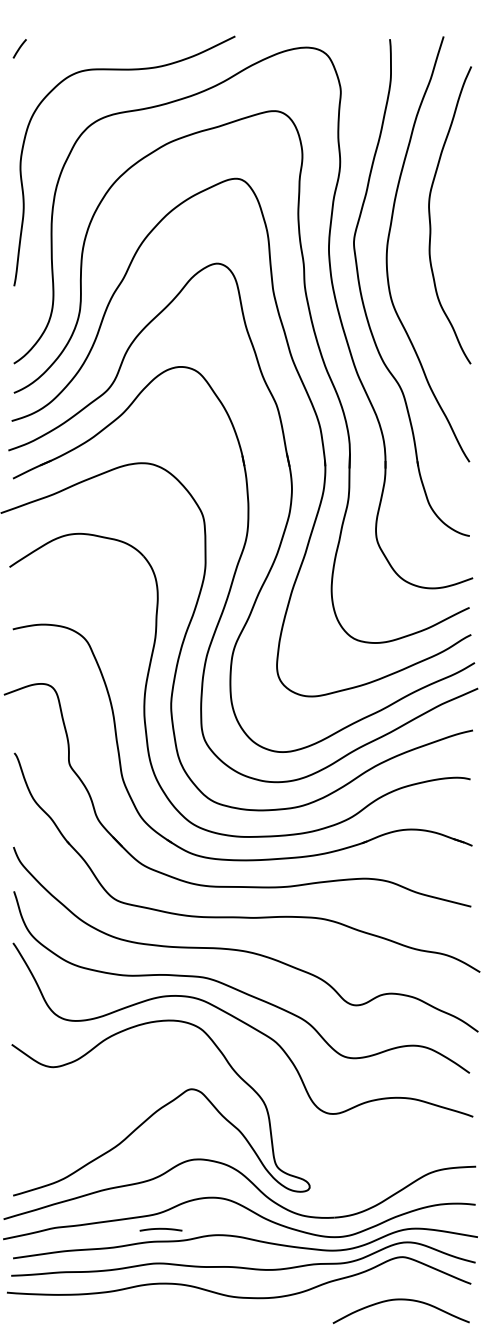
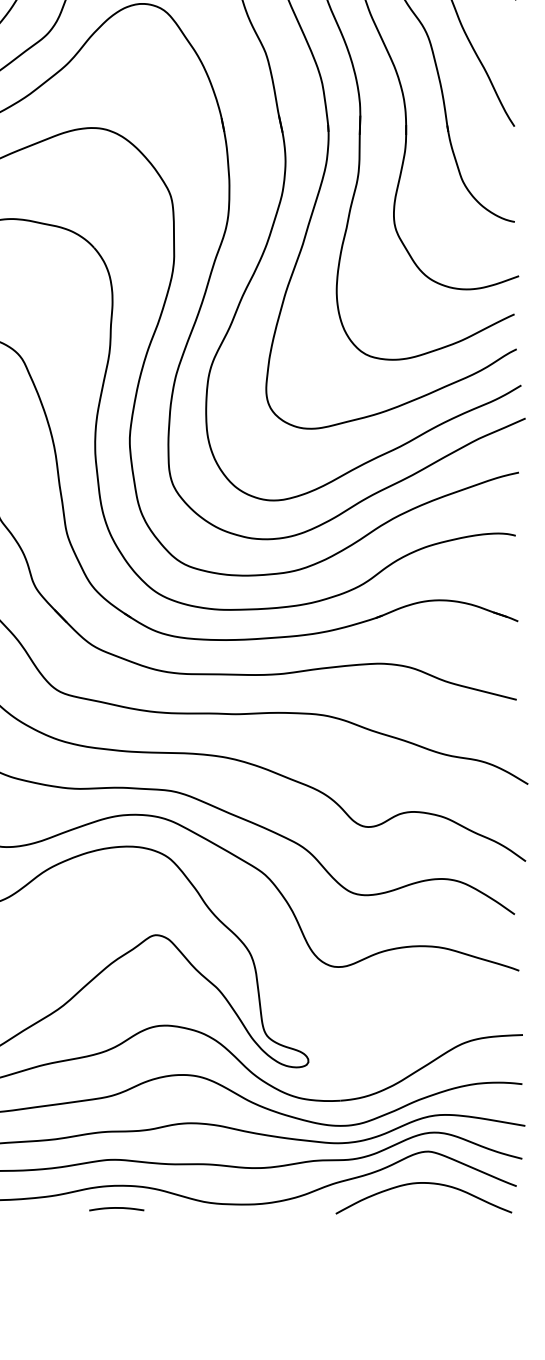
curve: (160, 1229) -> (116, 1208), moved
curve: (400, 1300) -> (422, 1184), moved

